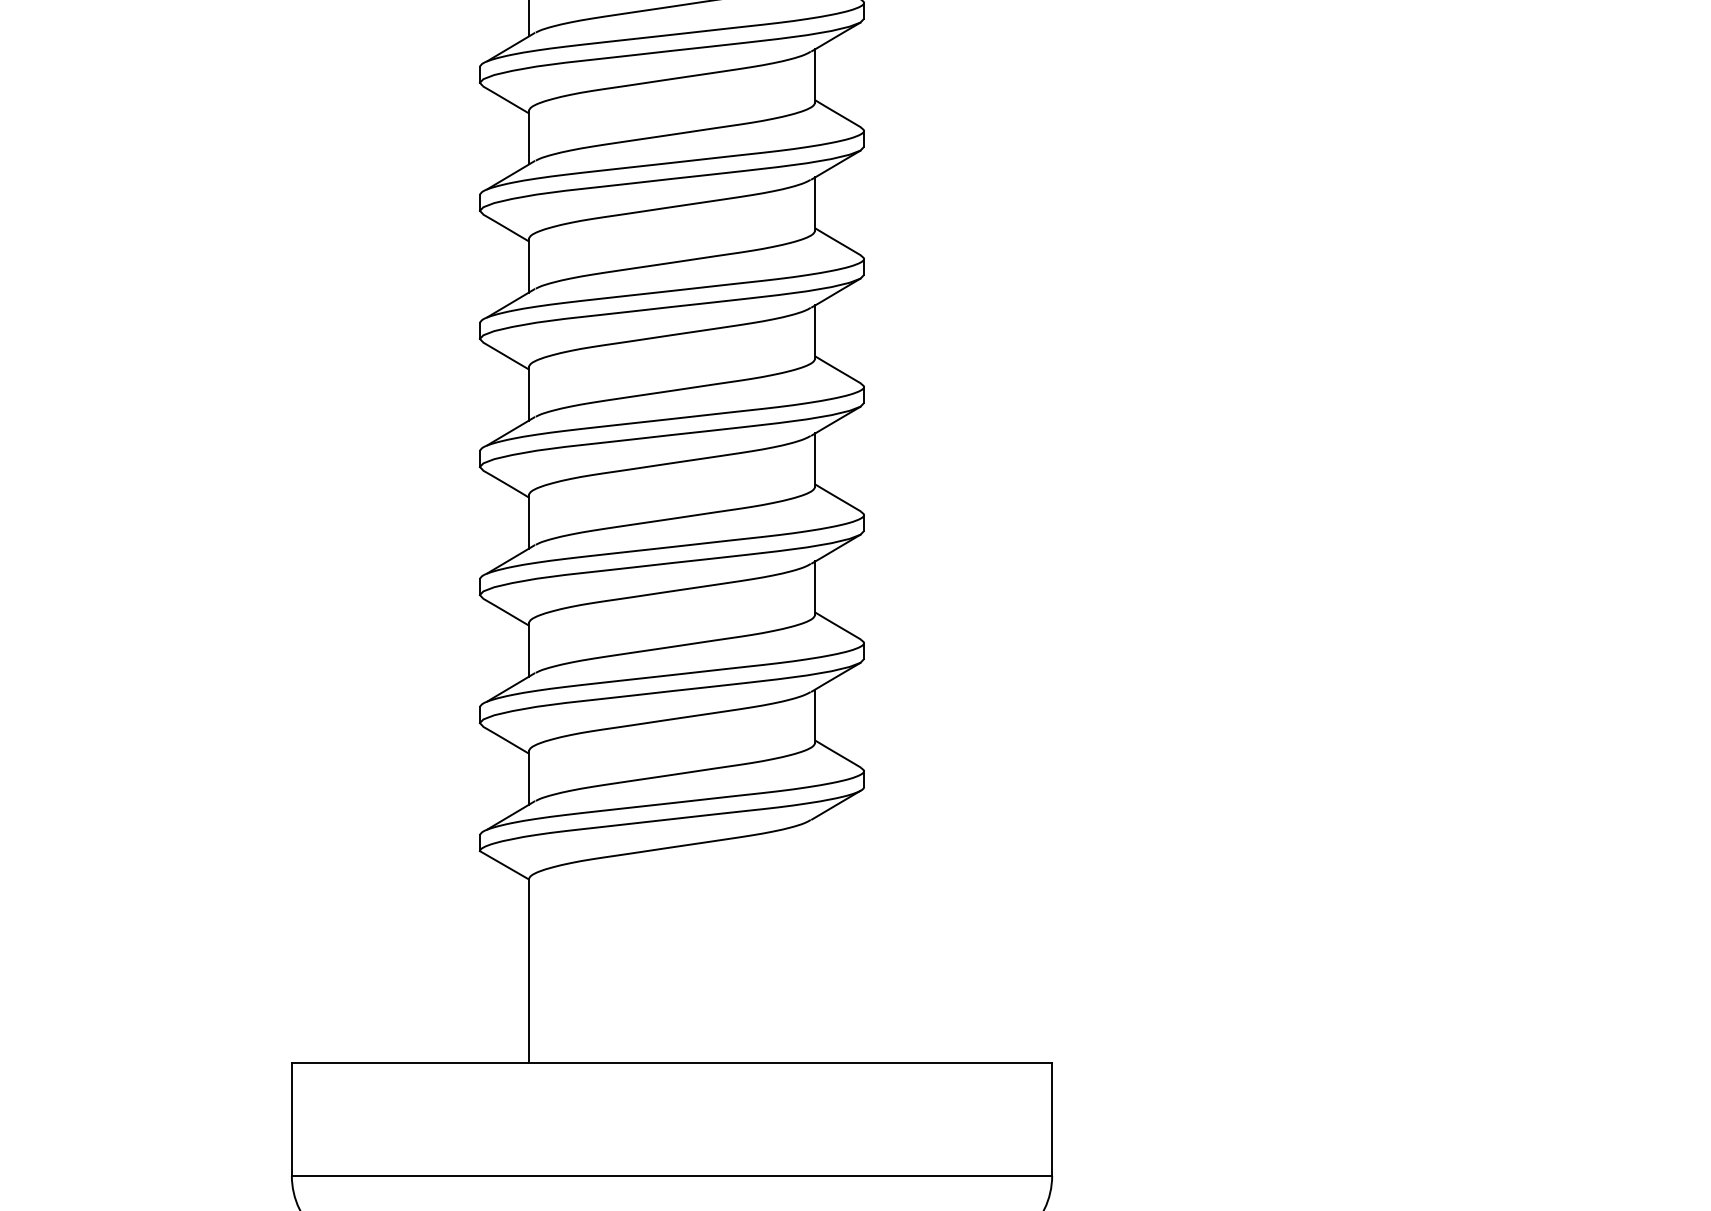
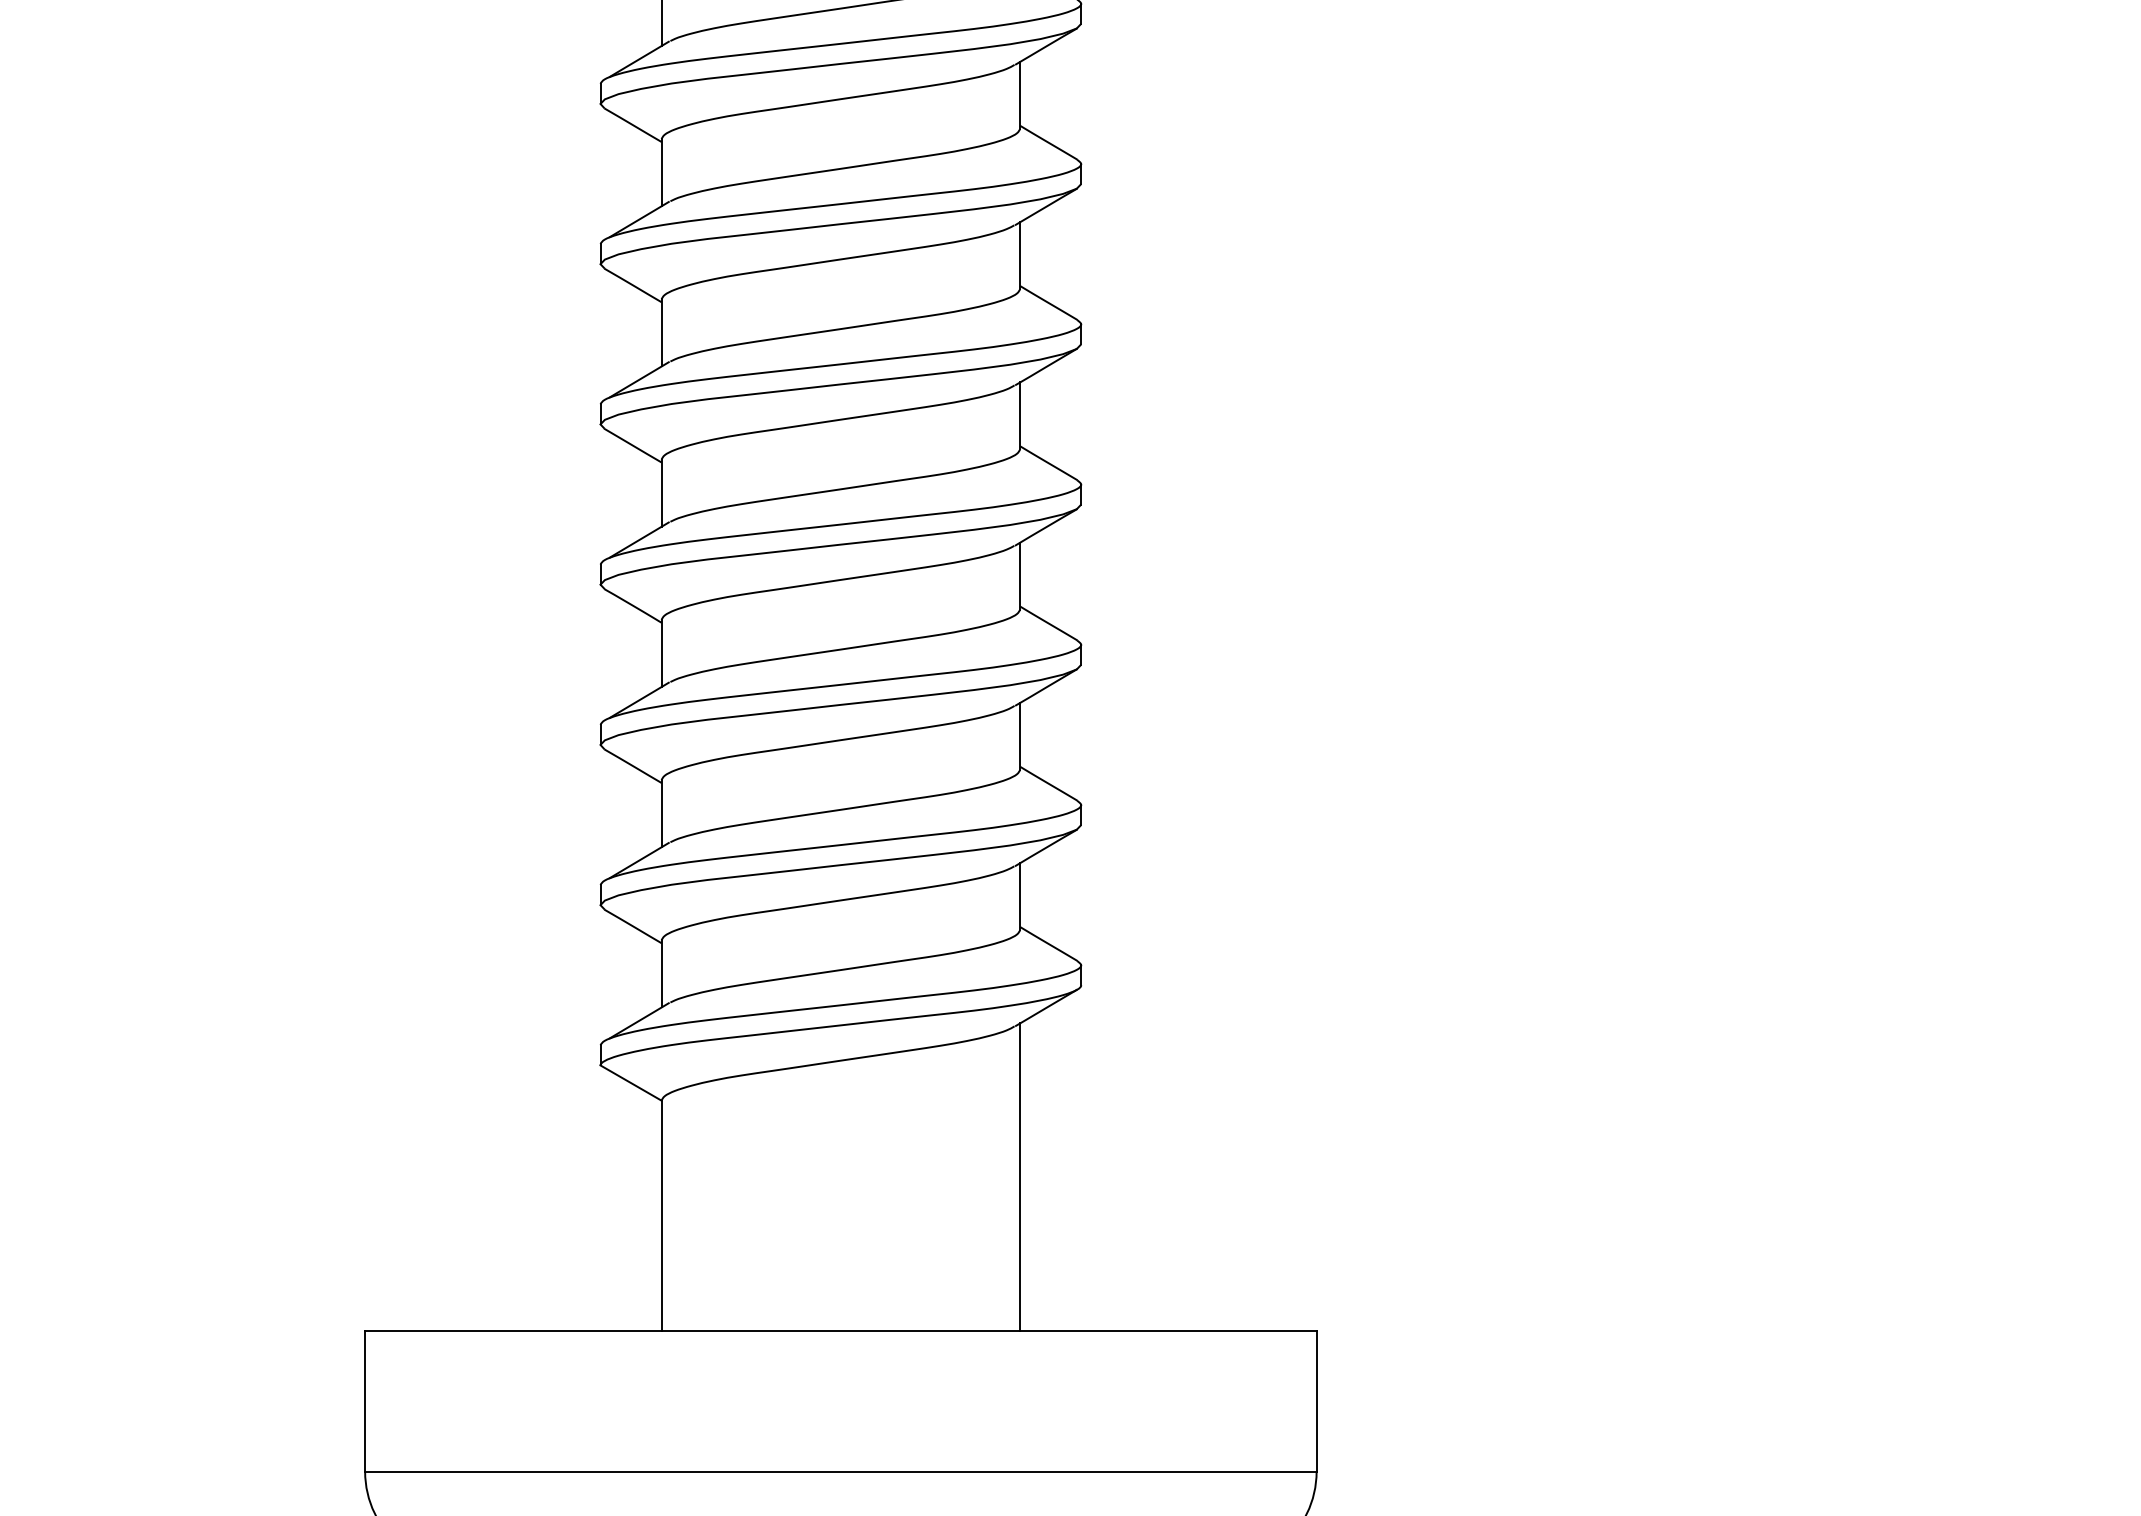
line: (815, 939) -> (1020, 1176), added

